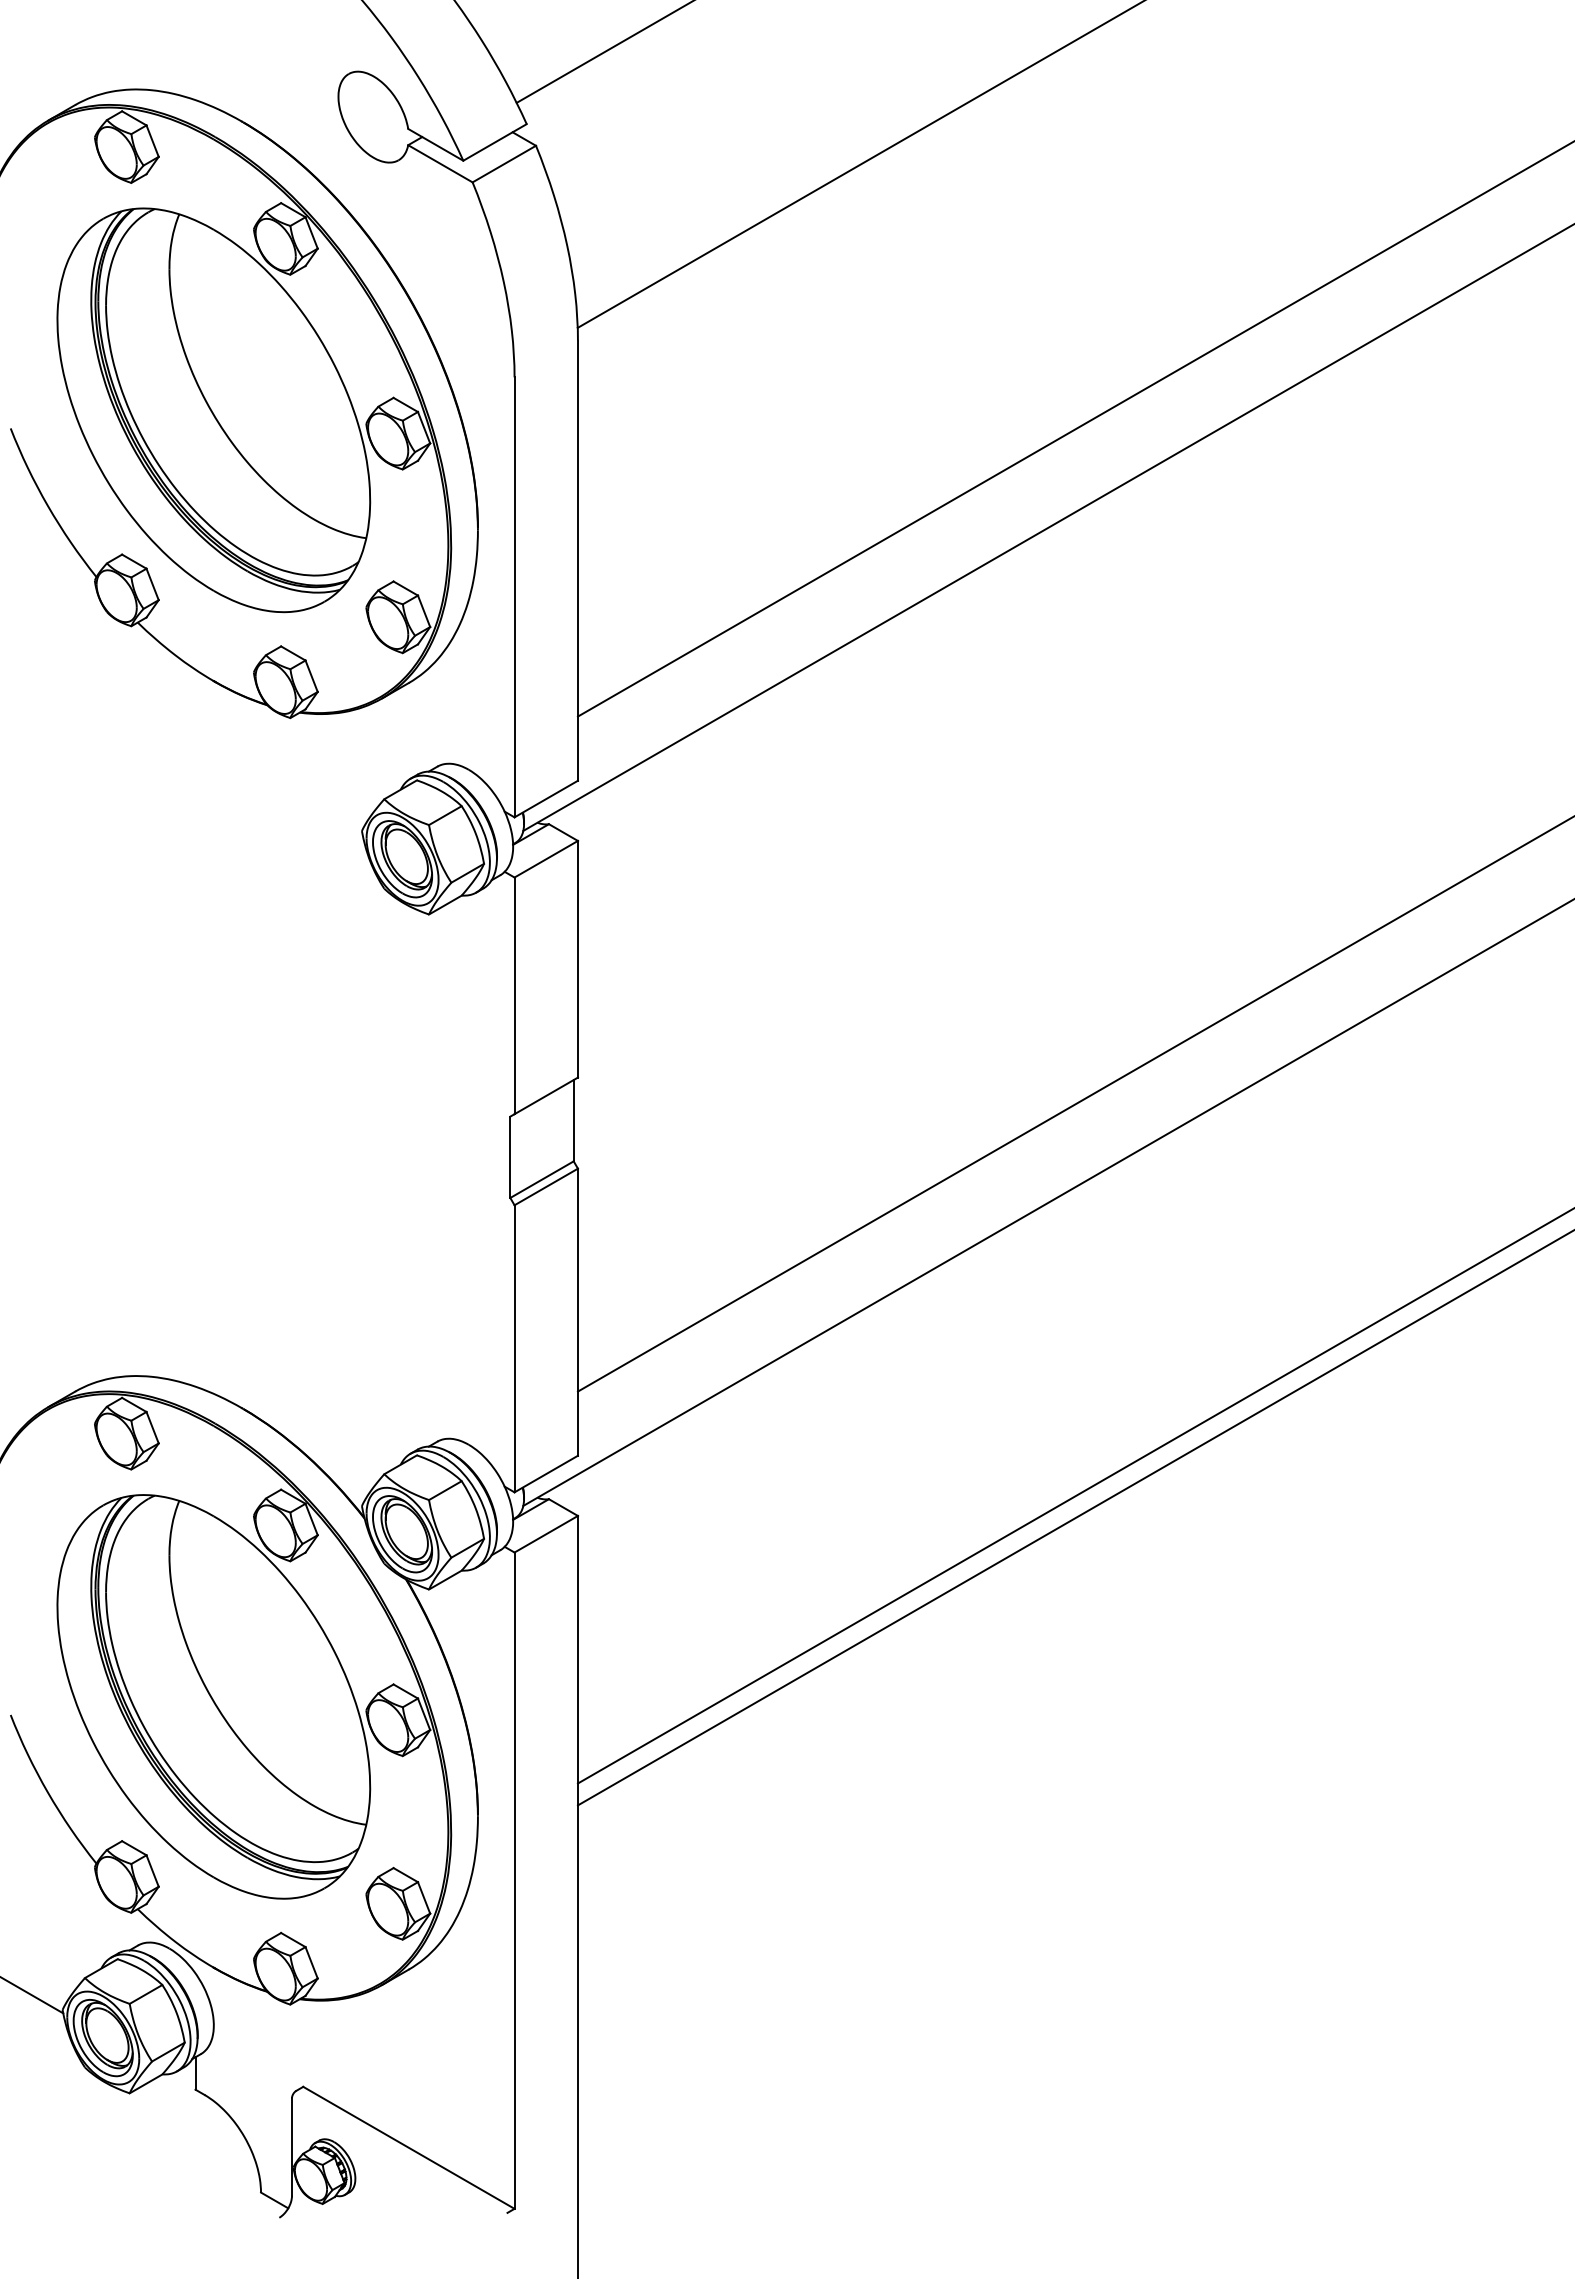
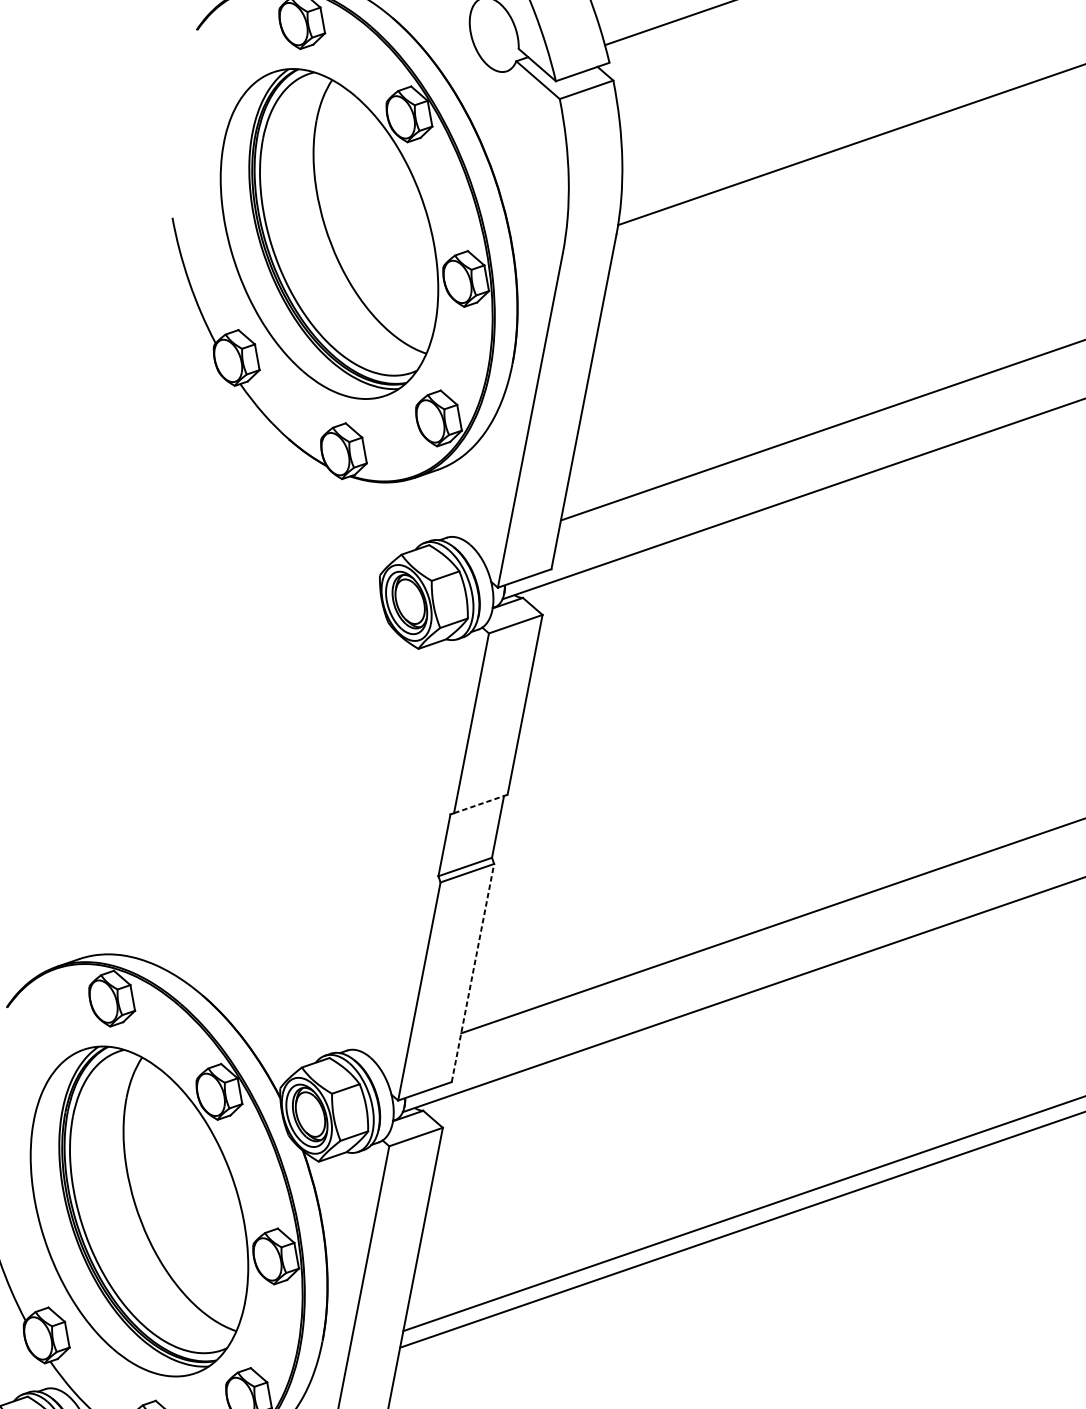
line: (546, 1095) -> (481, 803), solid -> dashed
line: (577, 1312) -> (472, 973), solid -> dashed

